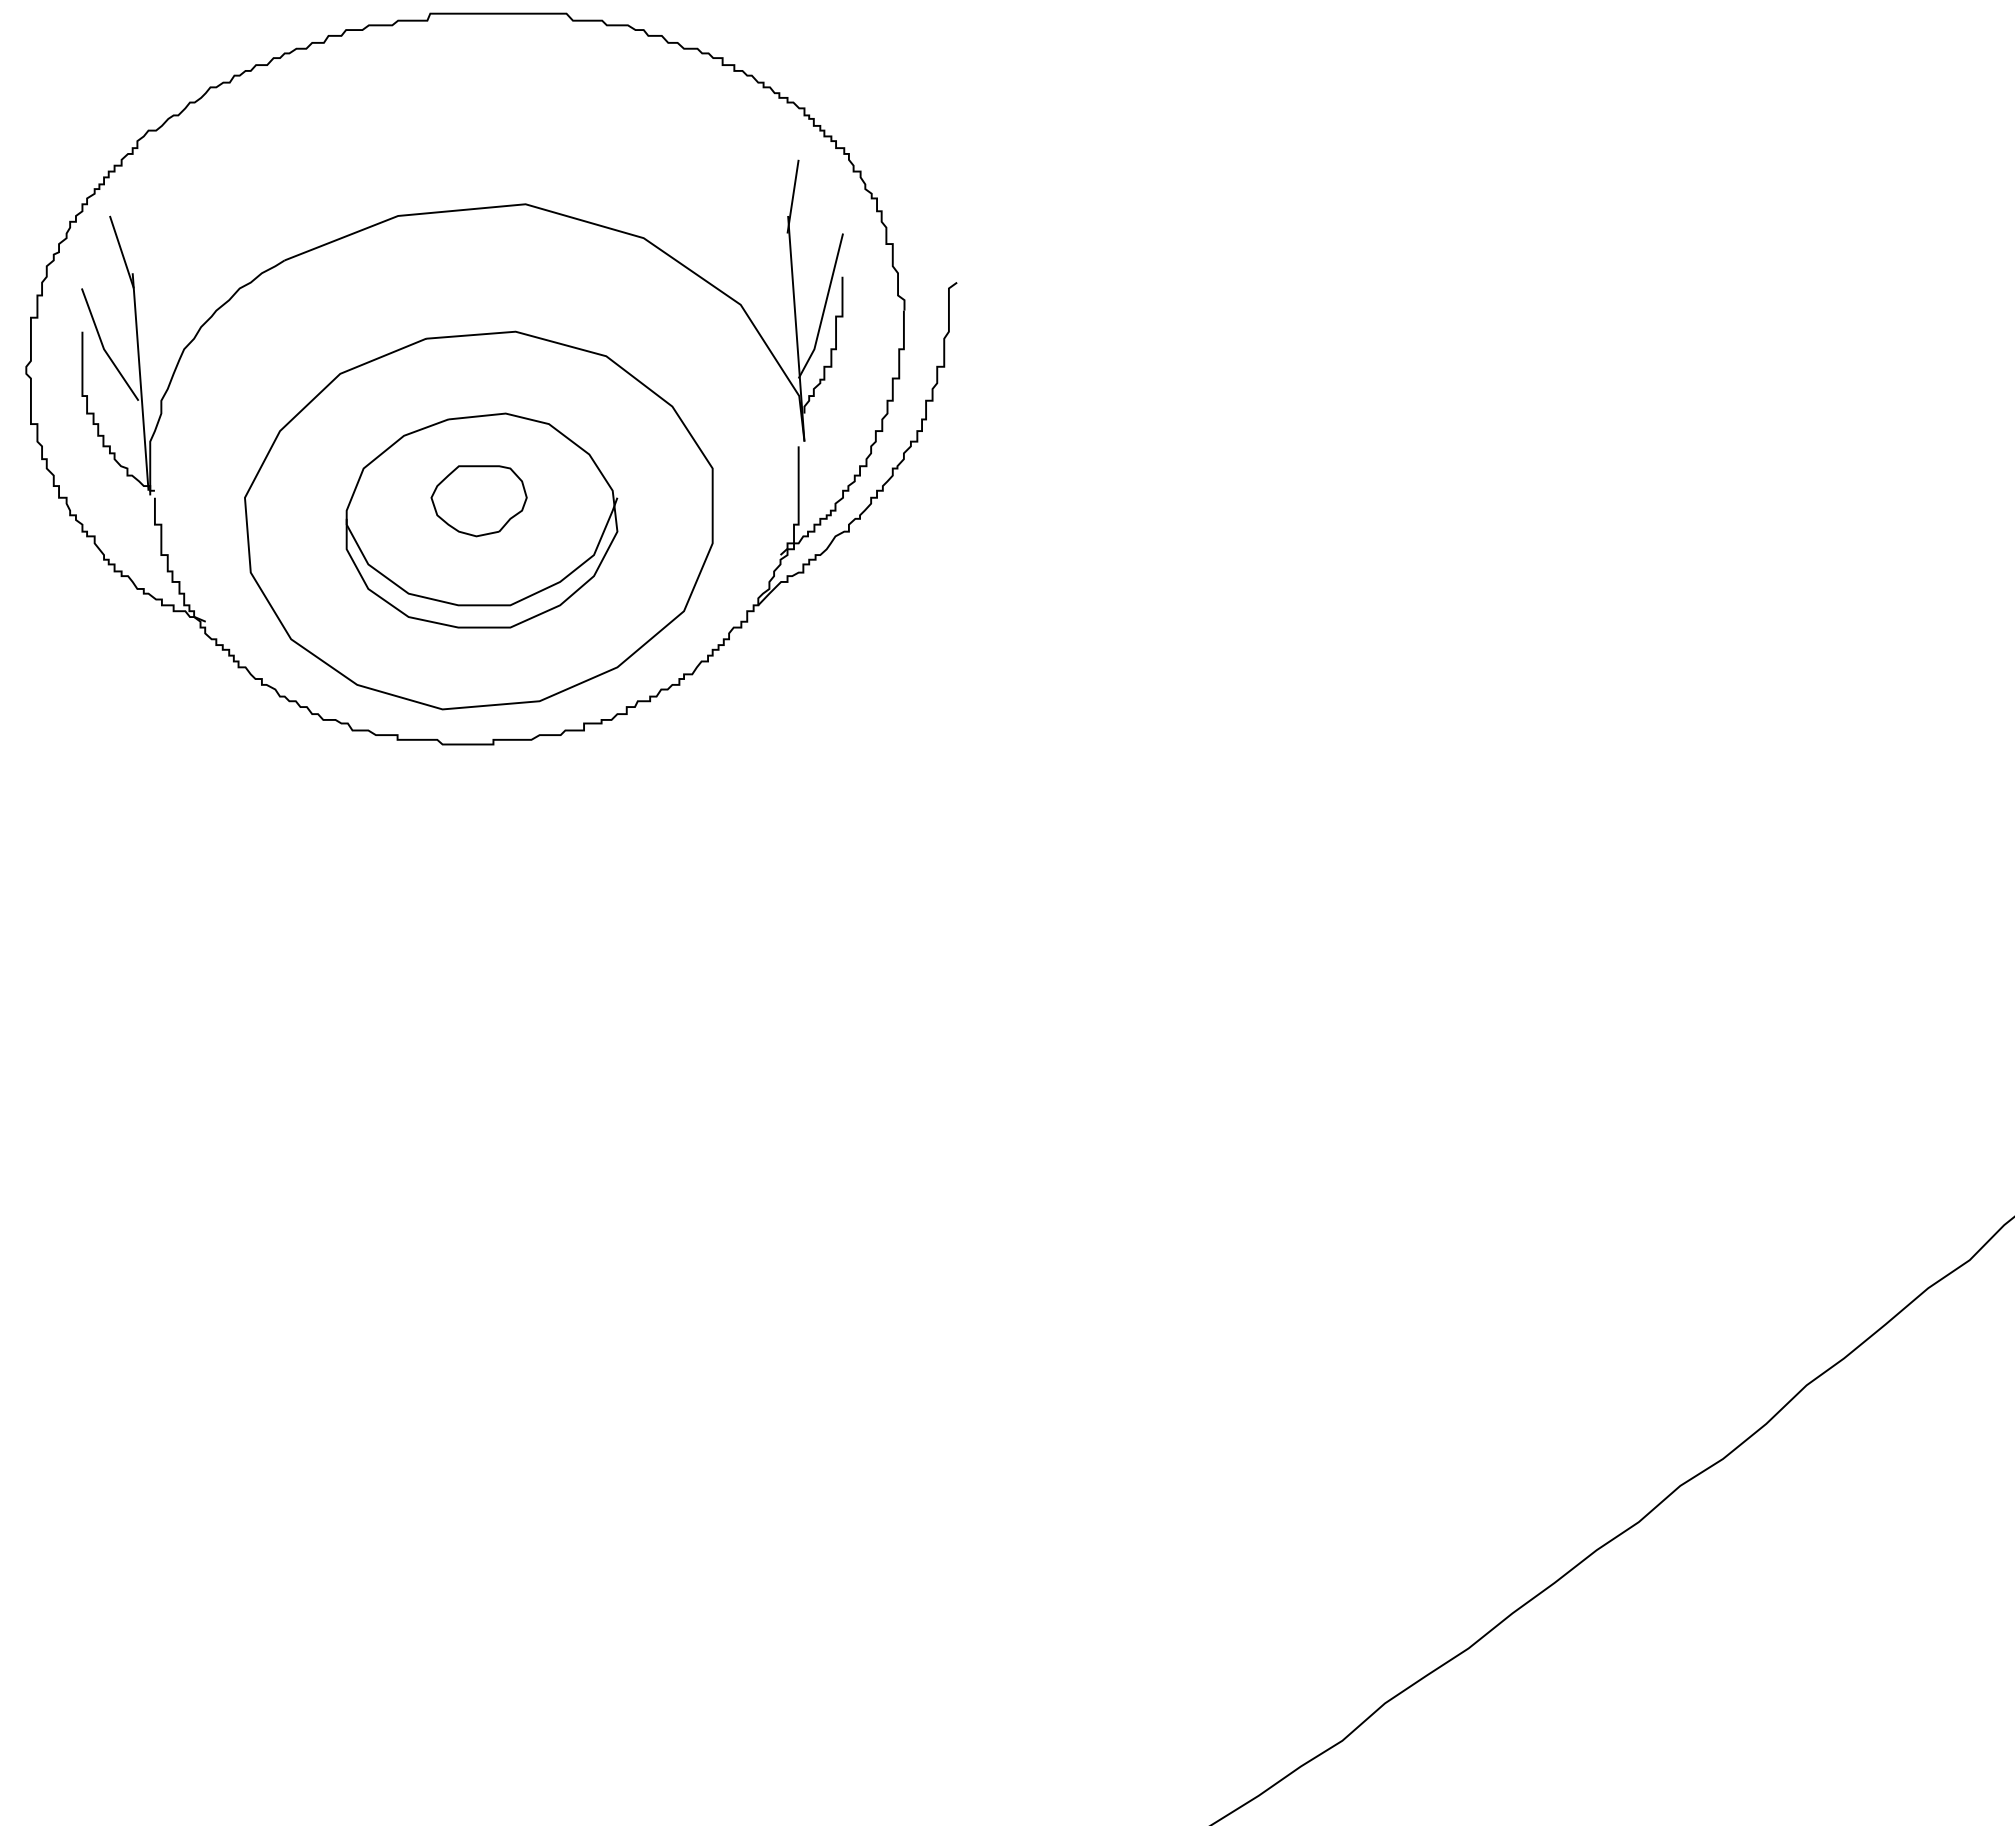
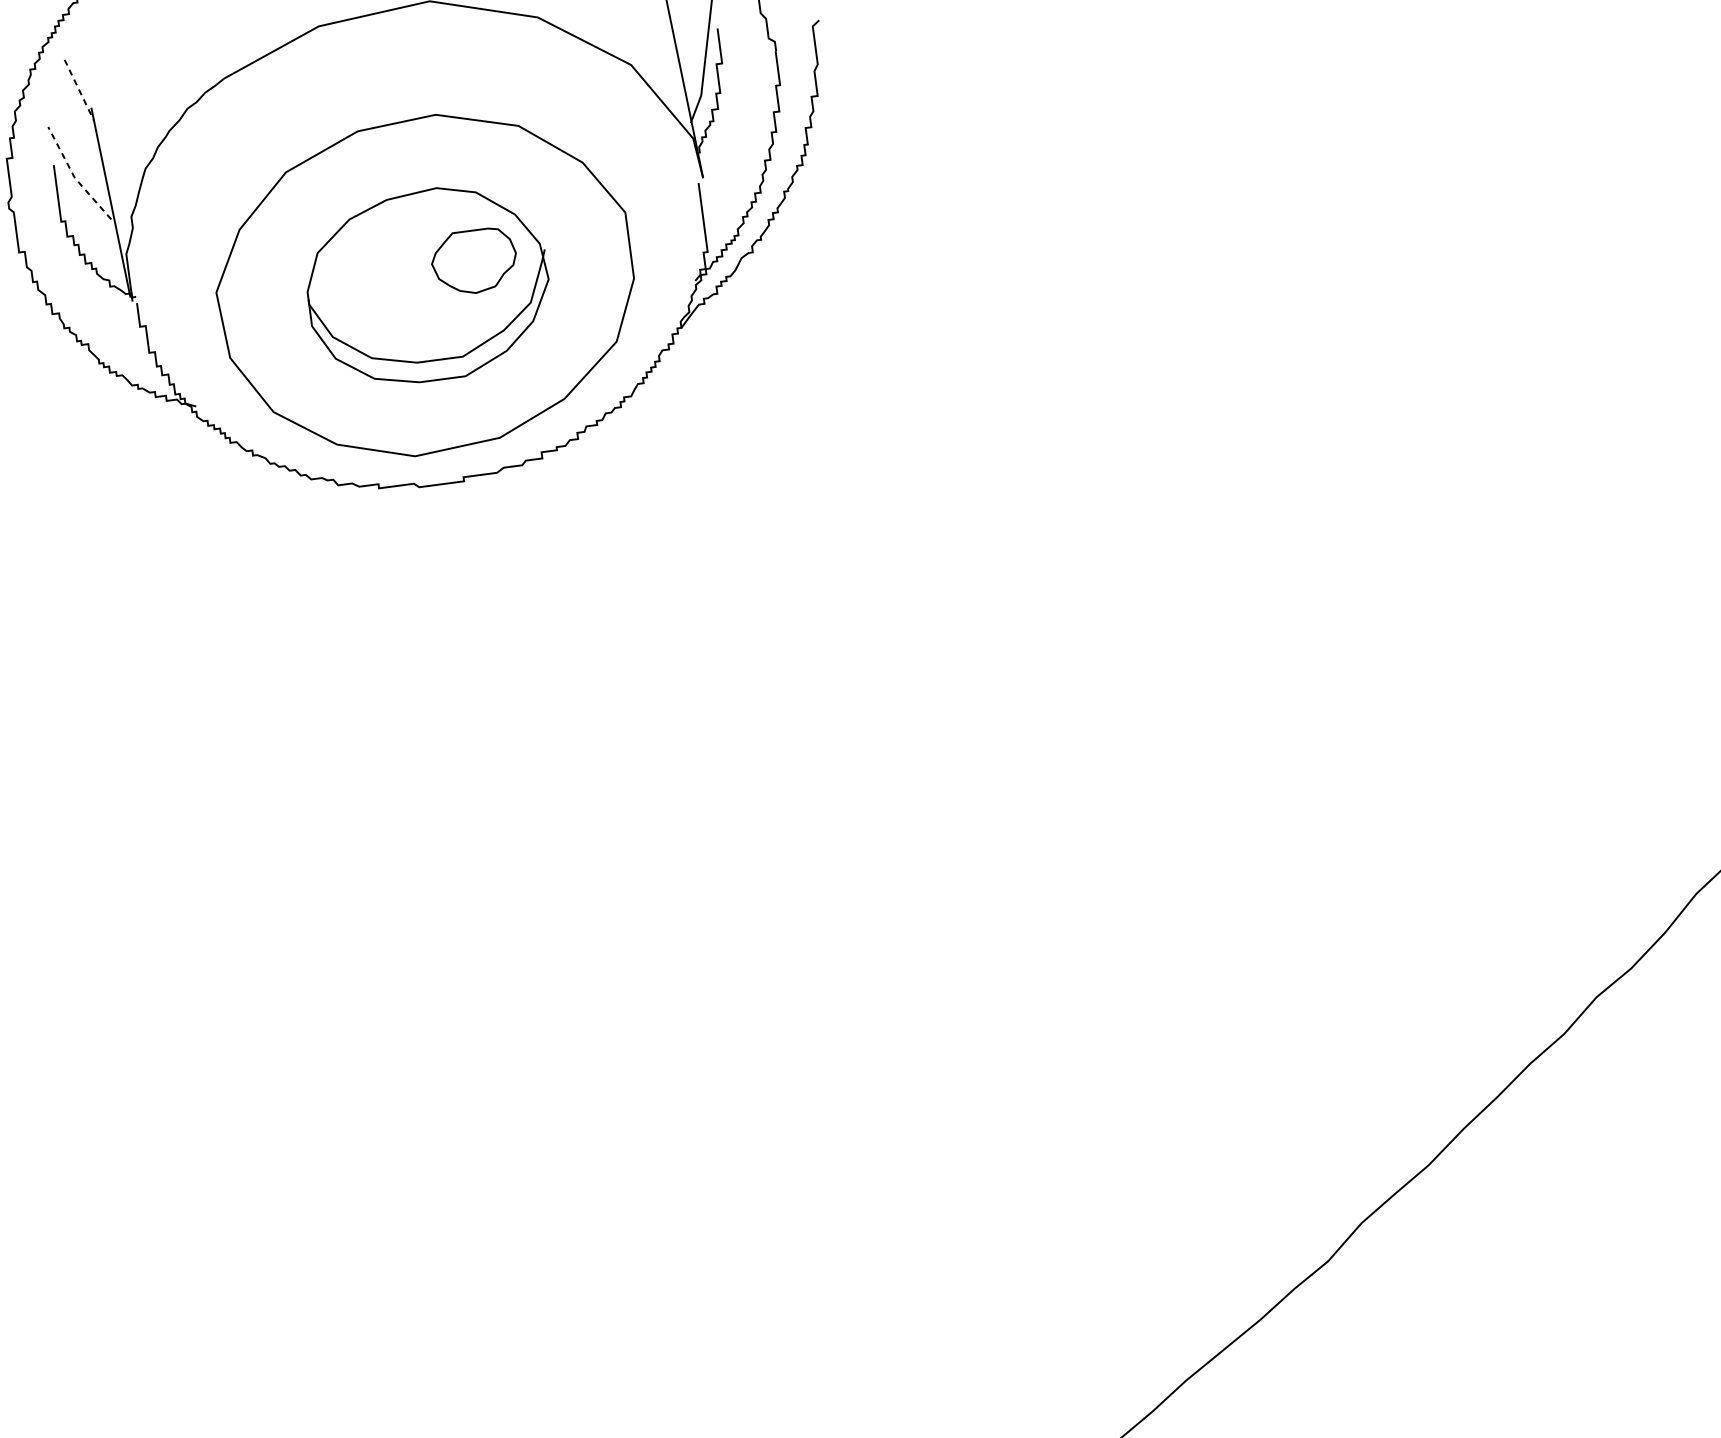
line: (122, 252) -> (79, 90), solid -> dashed
line: (103, 348) -> (74, 177), solid -> dashed
part: (478, 501) -> (473, 262), moved

